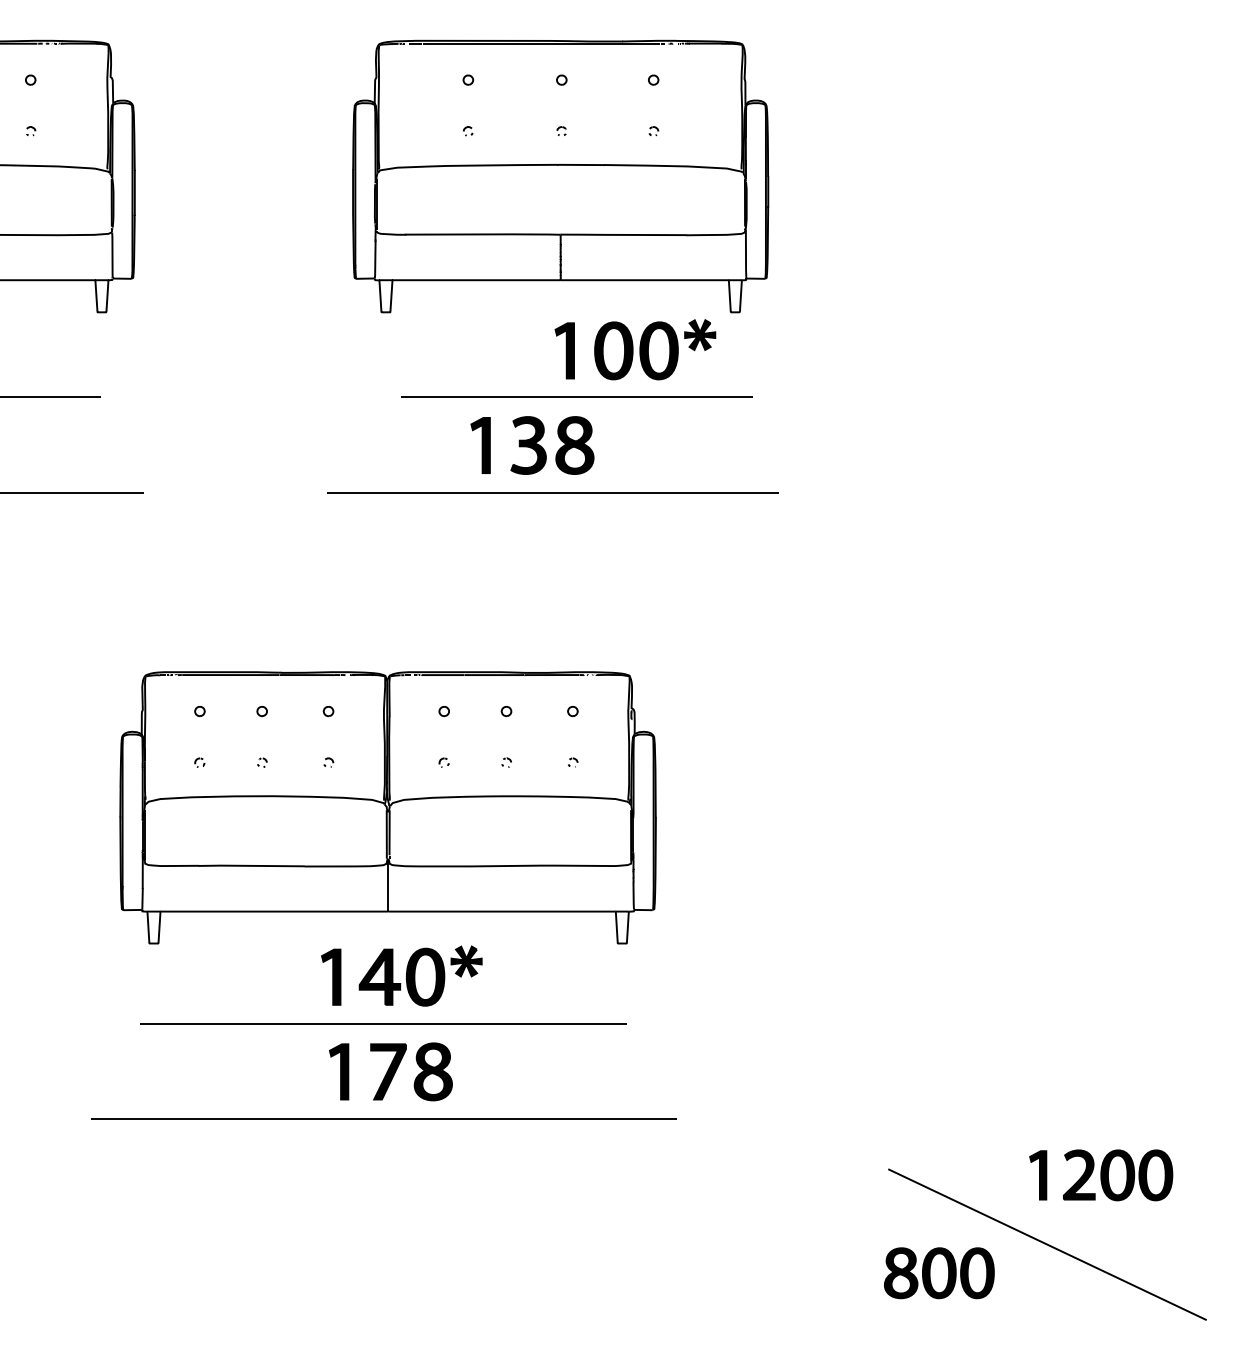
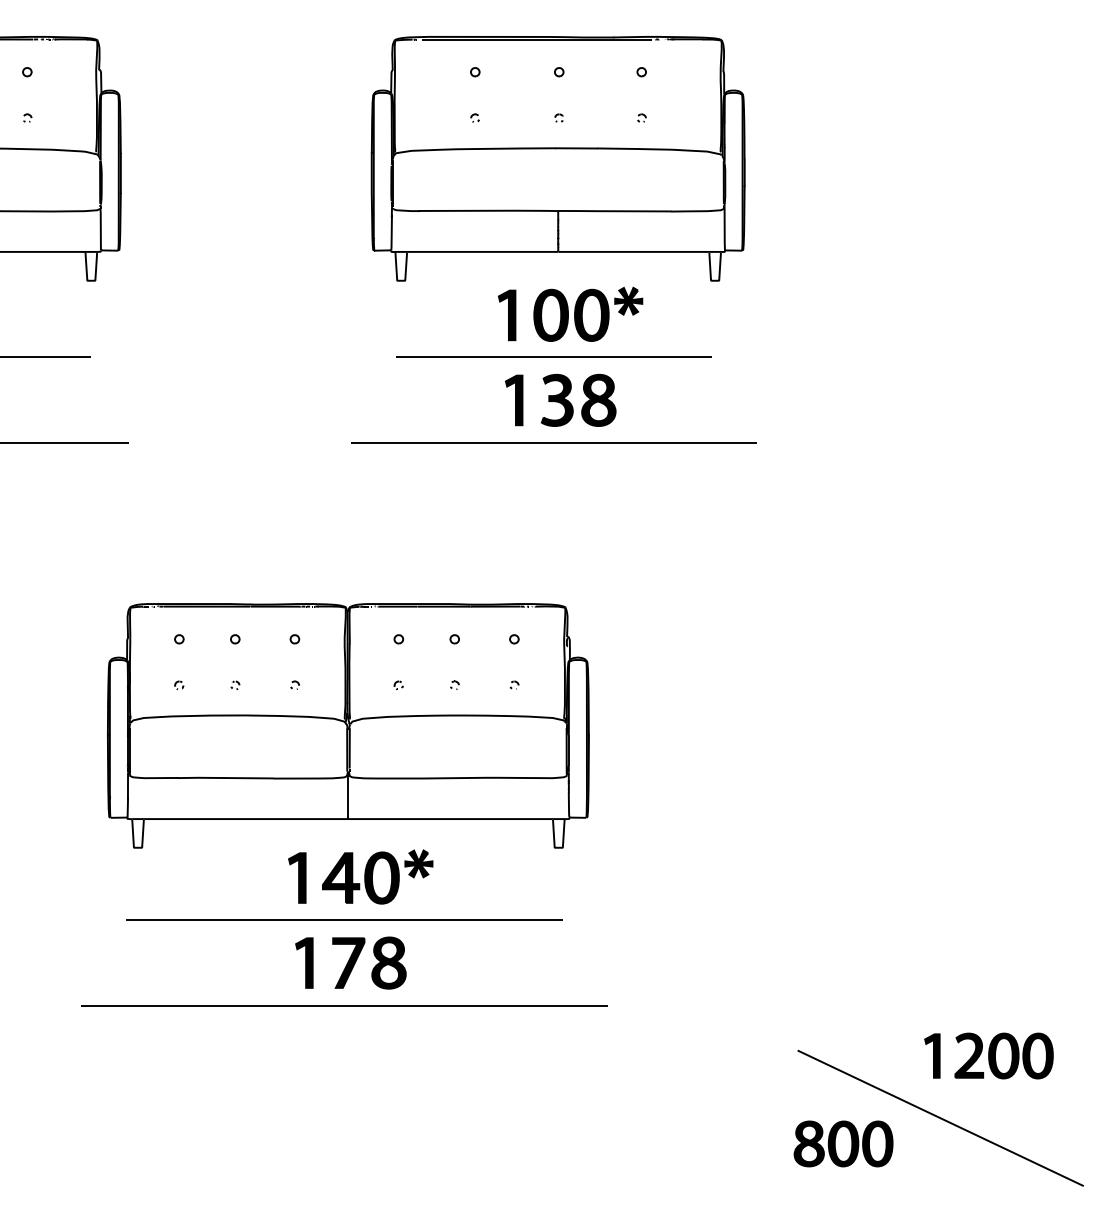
part: (560, 176) -> (558, 158), moved
line: (576, 396) -> (553, 356), moved
part: (532, 445) -> (560, 400), moved
line: (552, 492) -> (553, 442), moved

